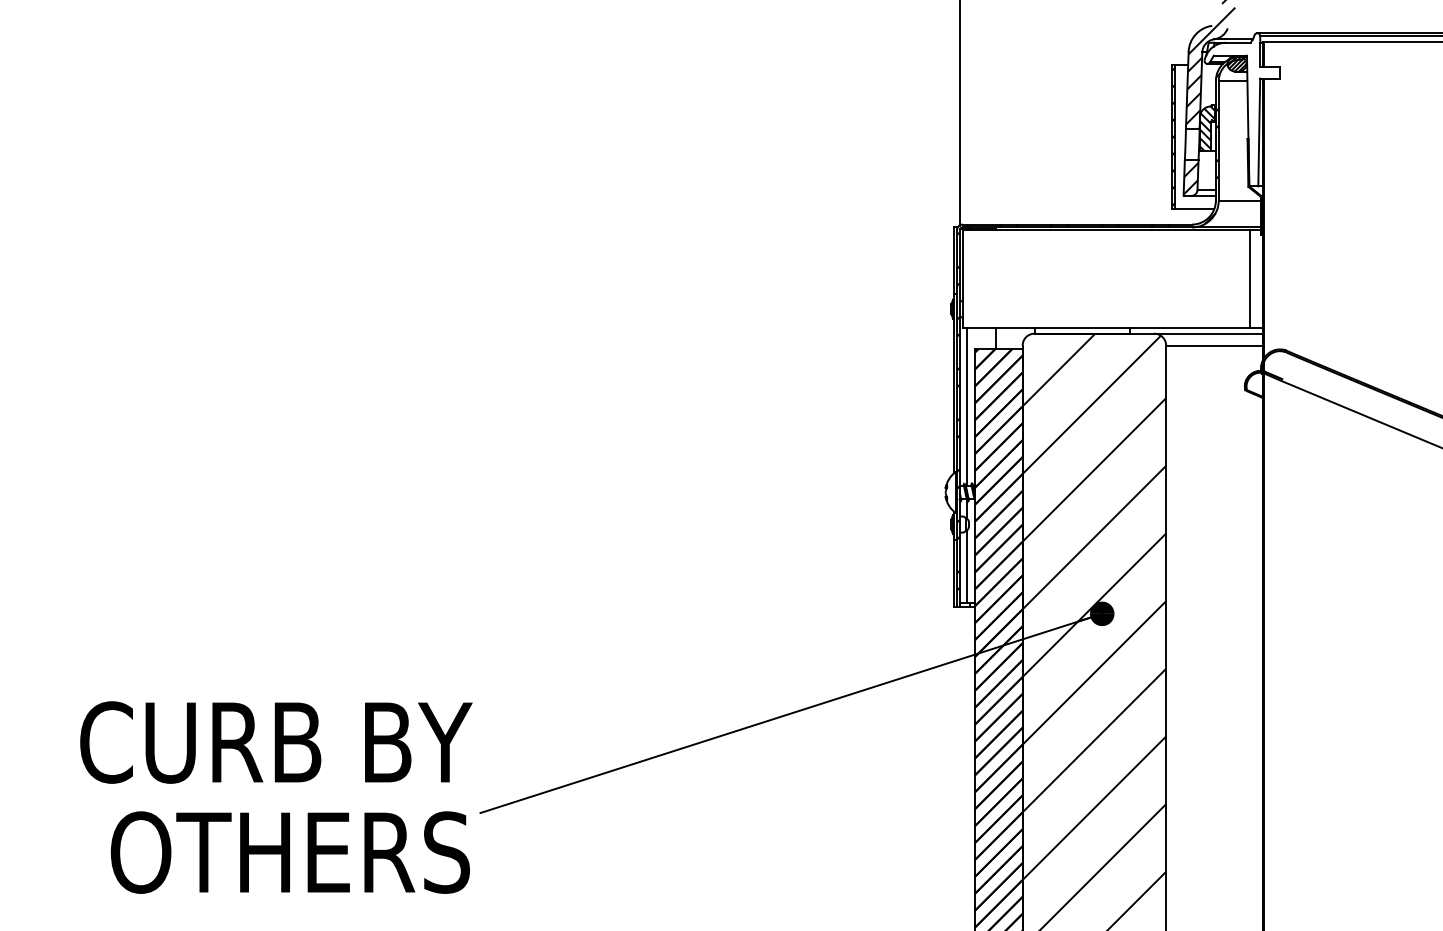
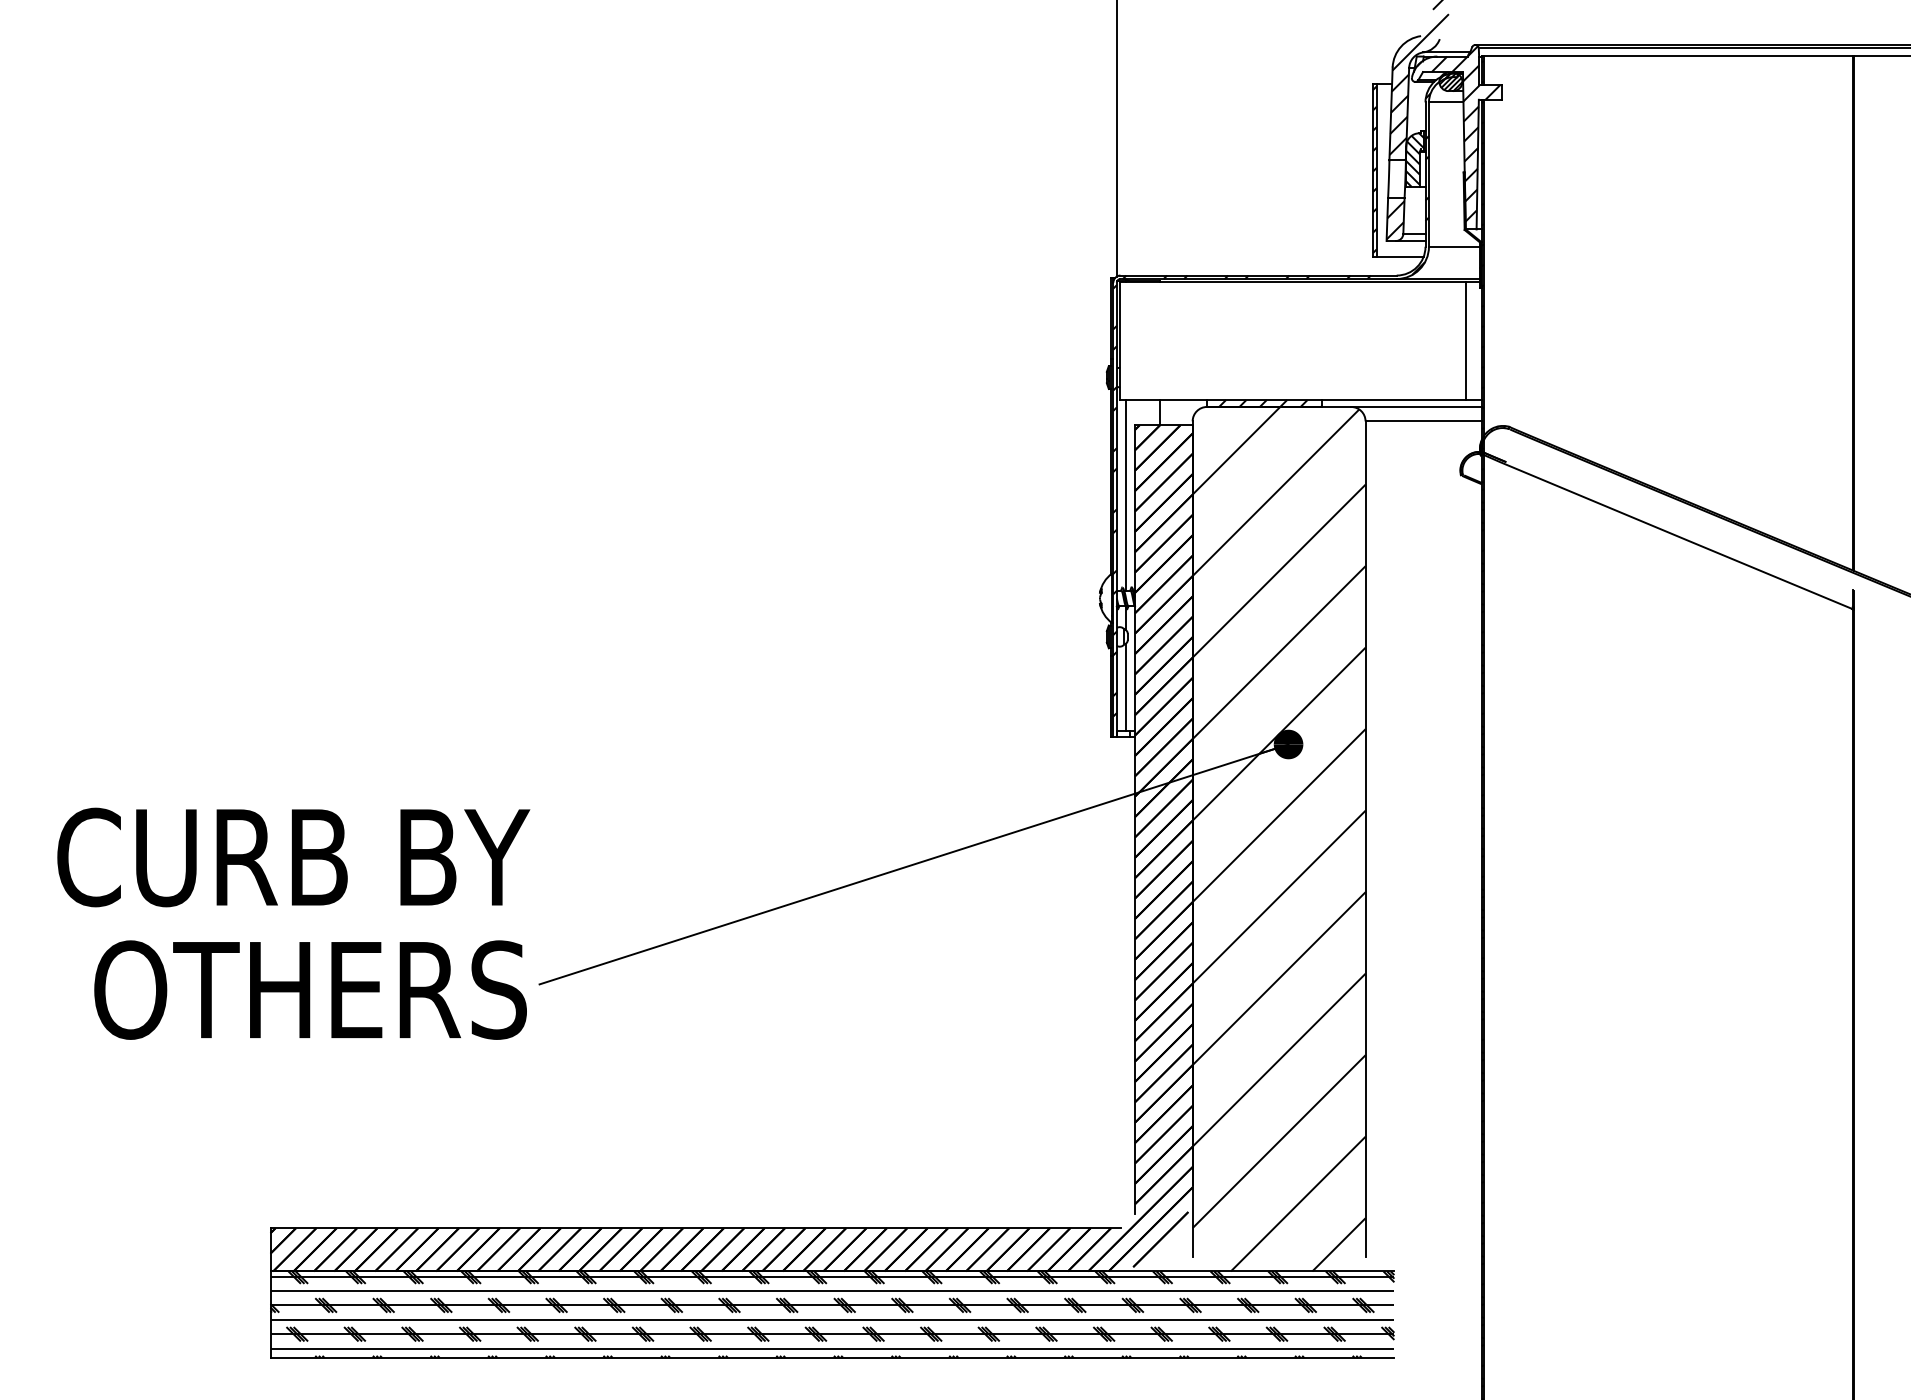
hatch: (1243, 106) -> (1458, 133), added
hatch: (1087, 330) -> (1270, 403), added
text: (276, 797) -> (293, 923), moved

